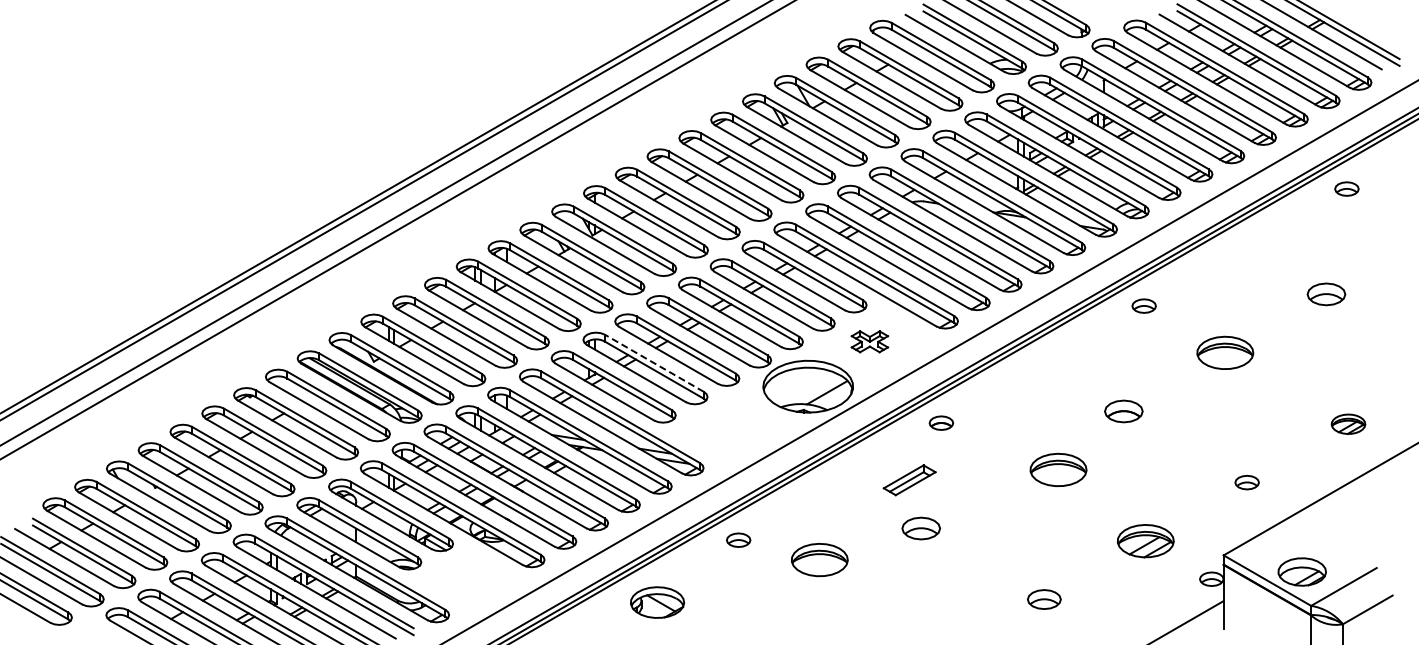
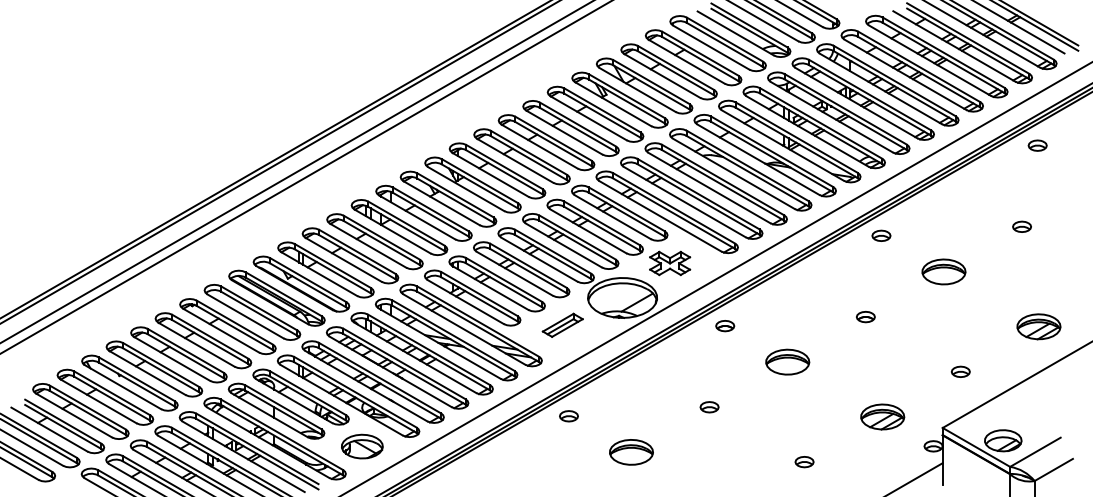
part: (1326, 294) -> (1021, 226), size x0.62
part: (869, 341) -> (669, 263), size x1.43
line: (654, 363) -> (504, 280), dashed -> solid
part: (1123, 411) -> (865, 317), size x0.62
part: (1348, 424) -> (1038, 327), size x1.67
part: (1058, 469) -> (787, 361), moved
part: (909, 480) -> (562, 325), moved
part: (920, 528) -> (709, 407), size x0.62
part: (819, 560) -> (631, 452), moved
part: (1044, 599) -> (804, 461), size x0.71
part: (657, 602) -> (362, 446), moved

